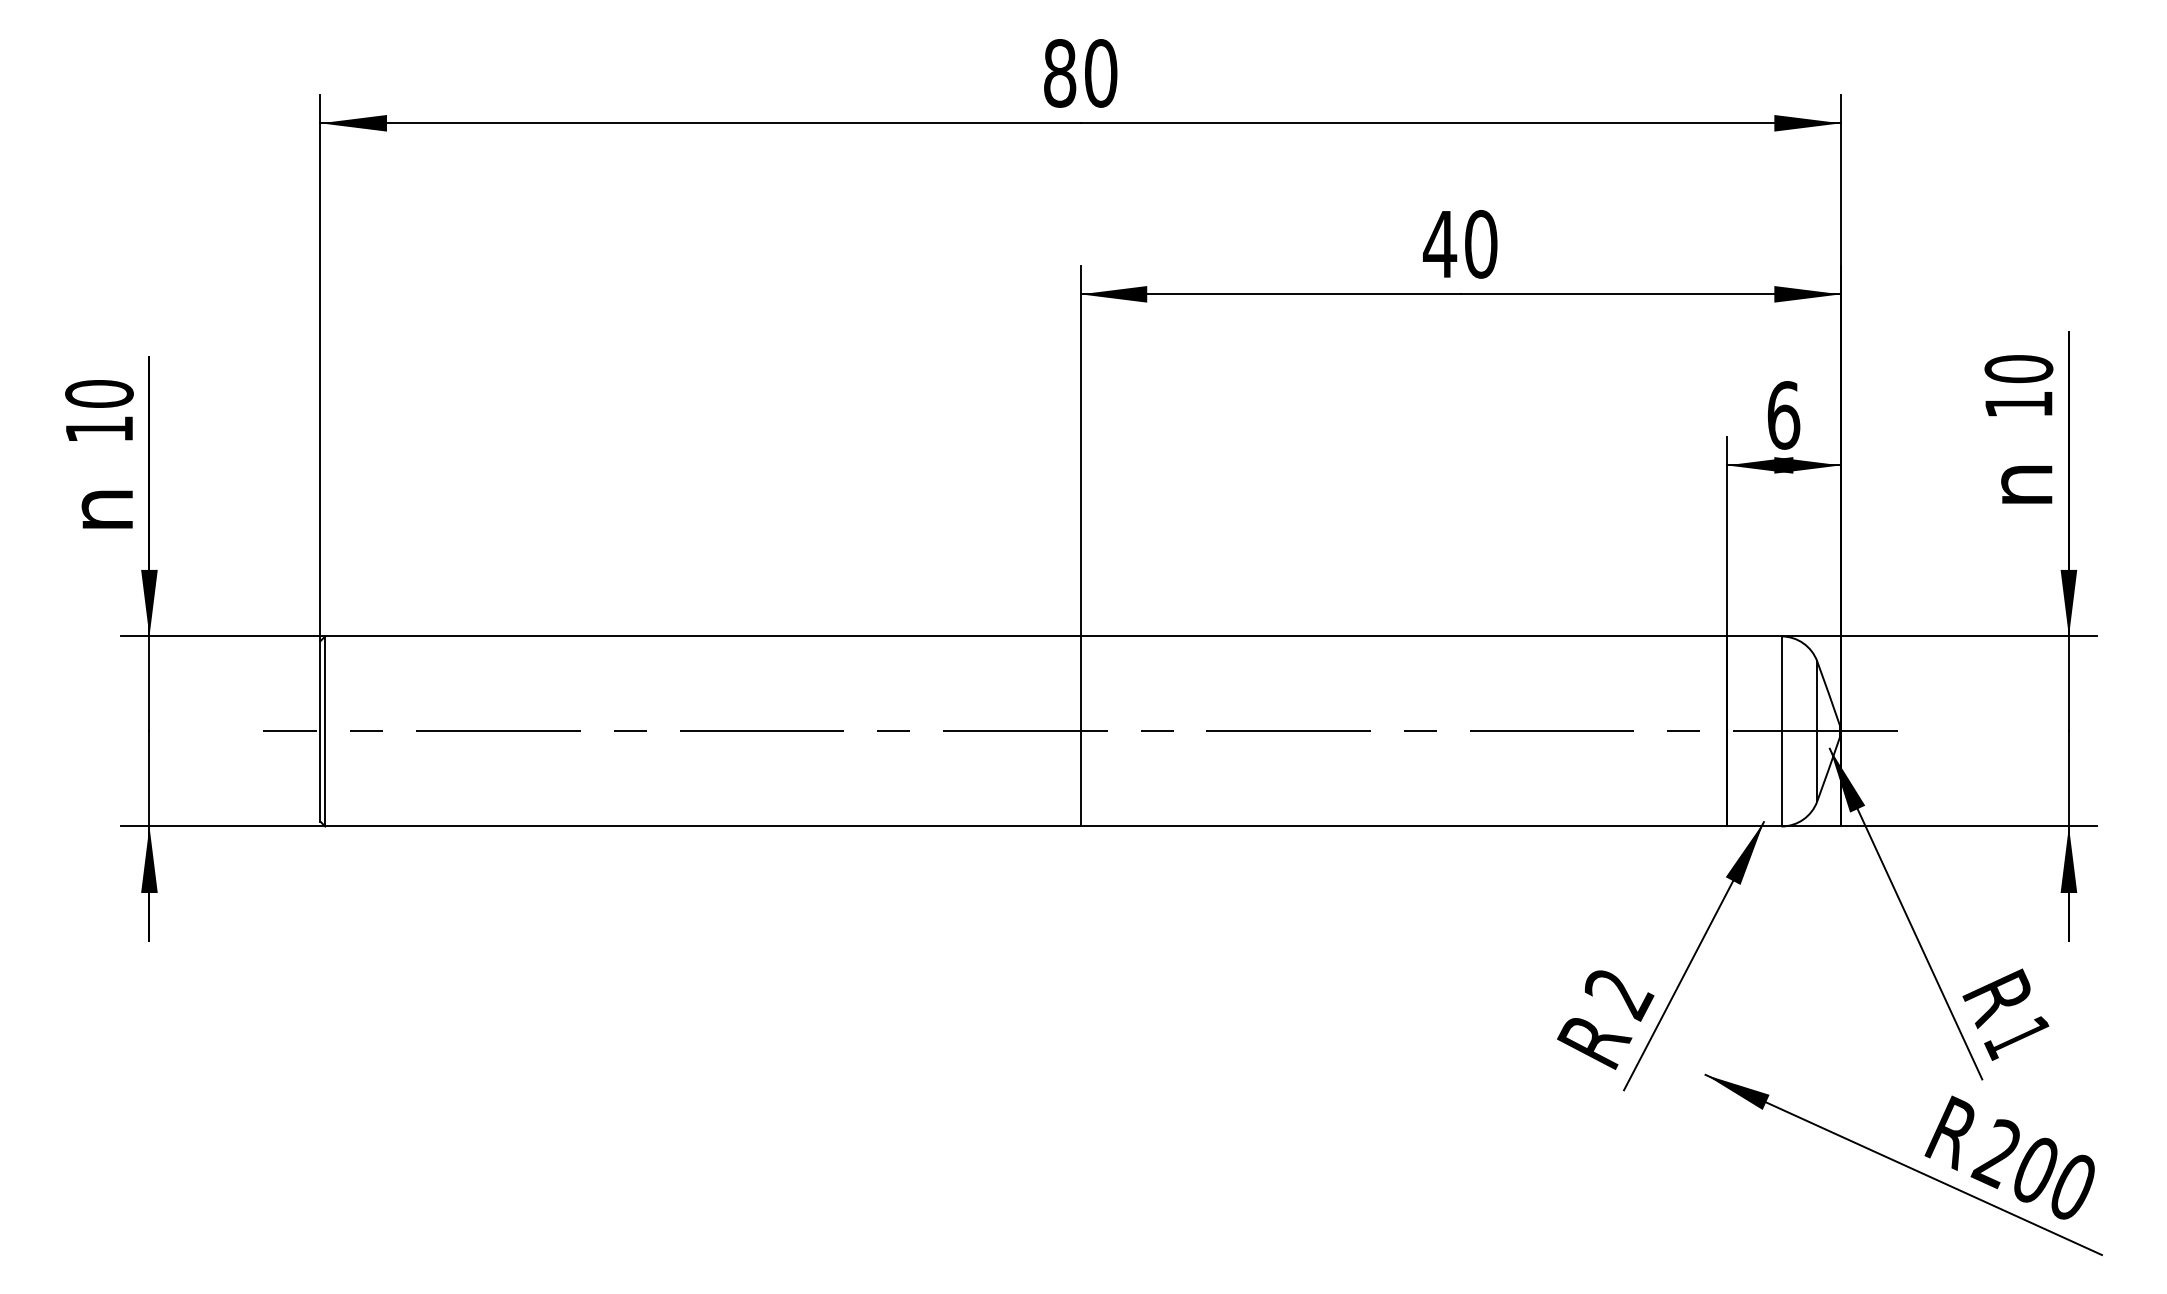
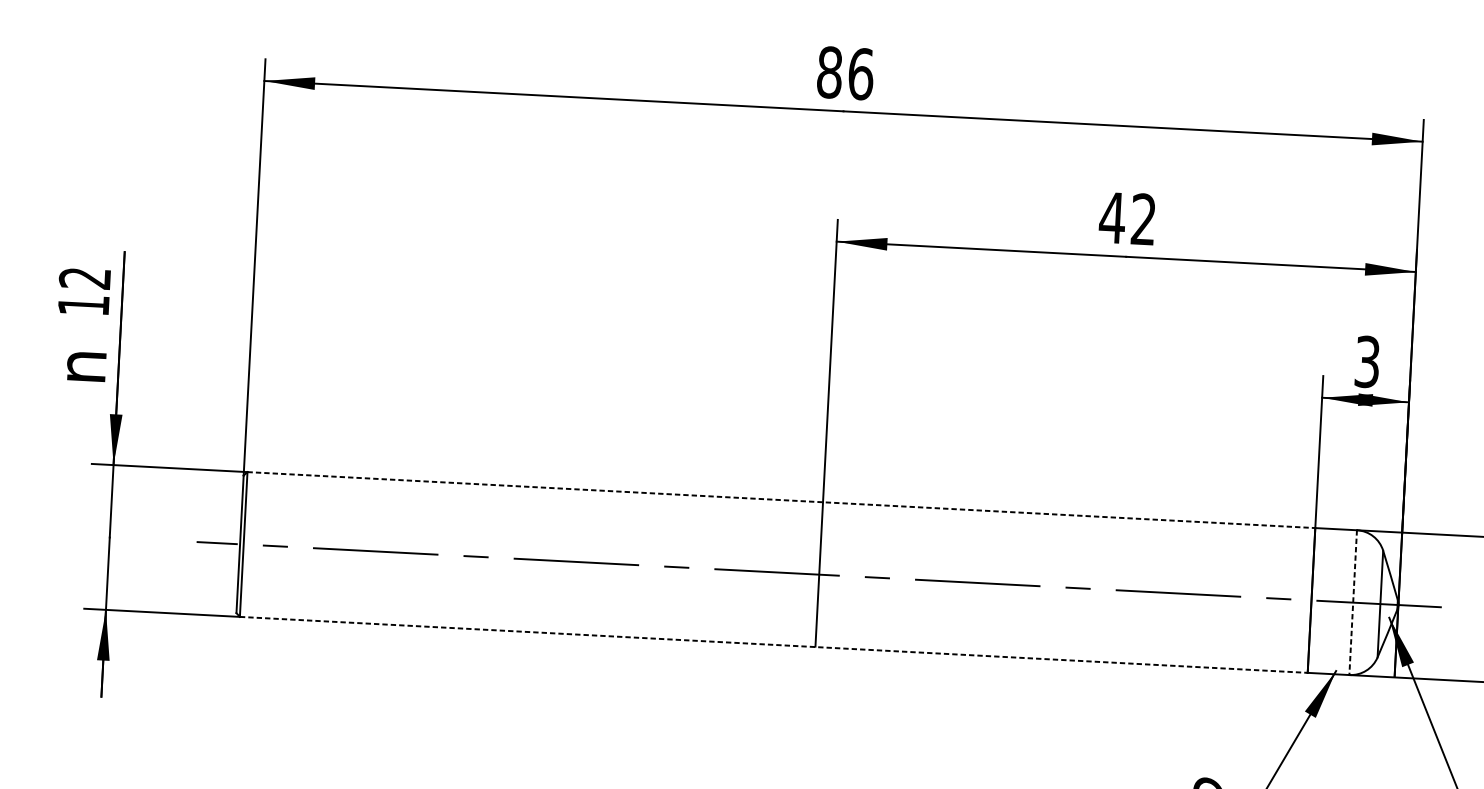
text: (1101, 73) -> (861, 74), 80 -> 86
text: (1481, 244) -> (1144, 219), 40 -> 42
text: (99, 393) -> (85, 278), 10 -> 12
text: (1783, 415) -> (1367, 362), 6 -> 3
line: (1026, 636) -> (781, 500), solid -> dashed
line: (1781, 731) -> (1353, 602), solid -> dashed
line: (1026, 826) -> (774, 644), solid -> dashed

